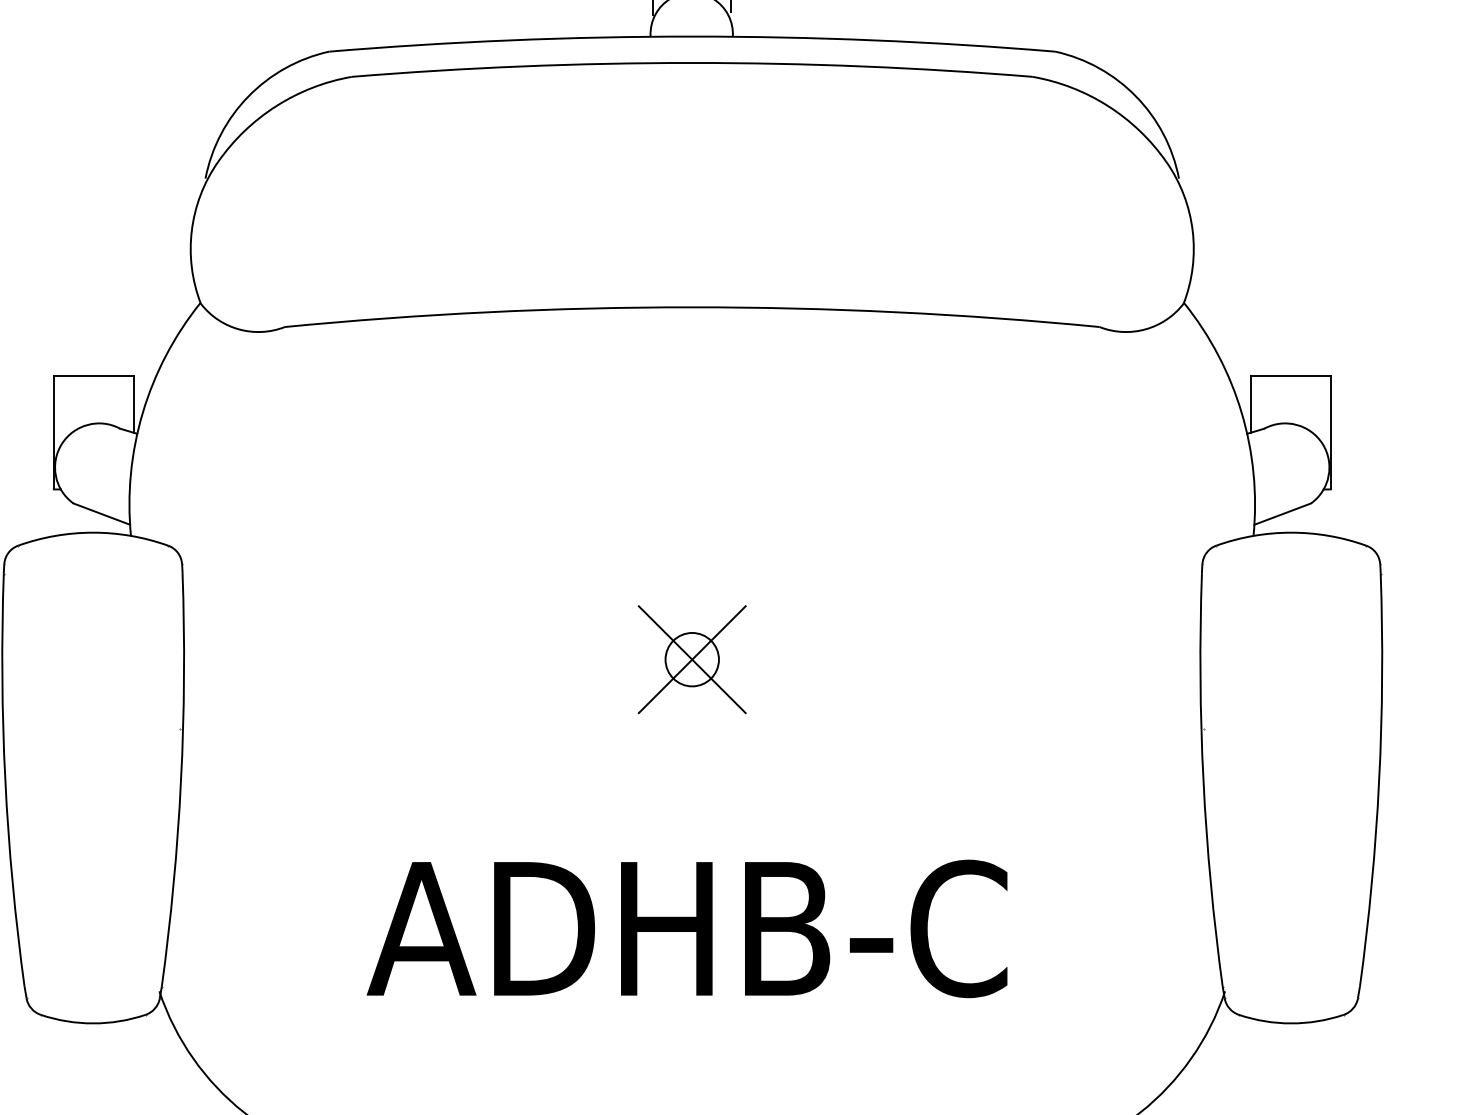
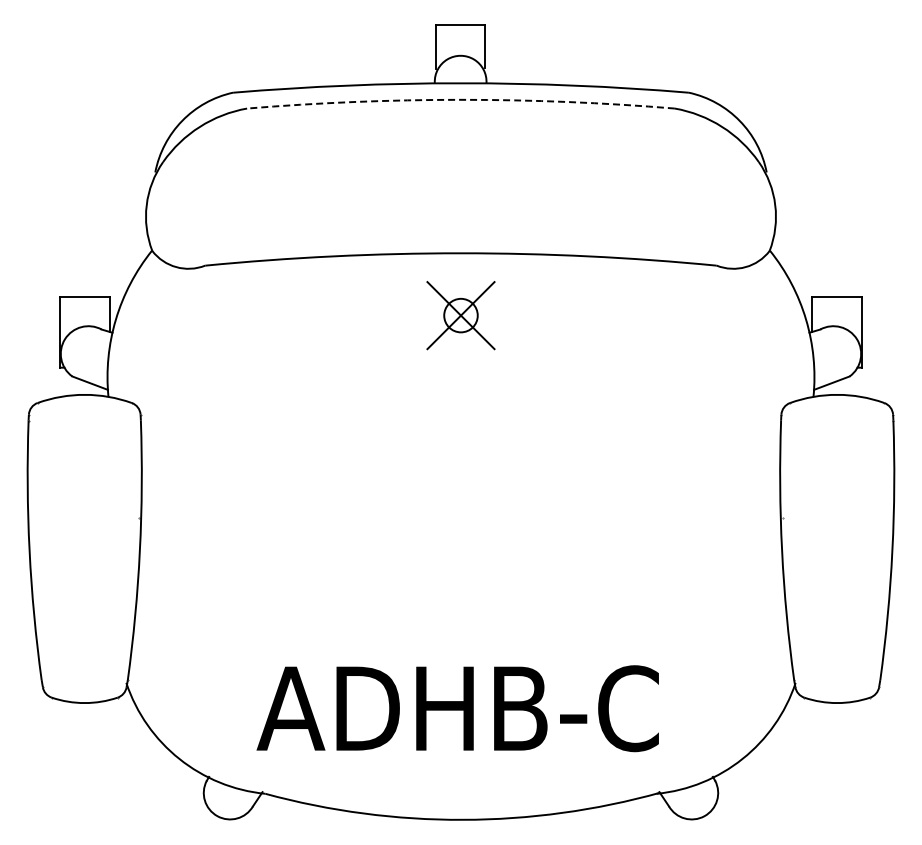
arc: (693, 62) -> (461, 99), solid -> dashed
part: (691, 659) -> (460, 315), moved
text: (686, 928) -> (457, 708), moved

